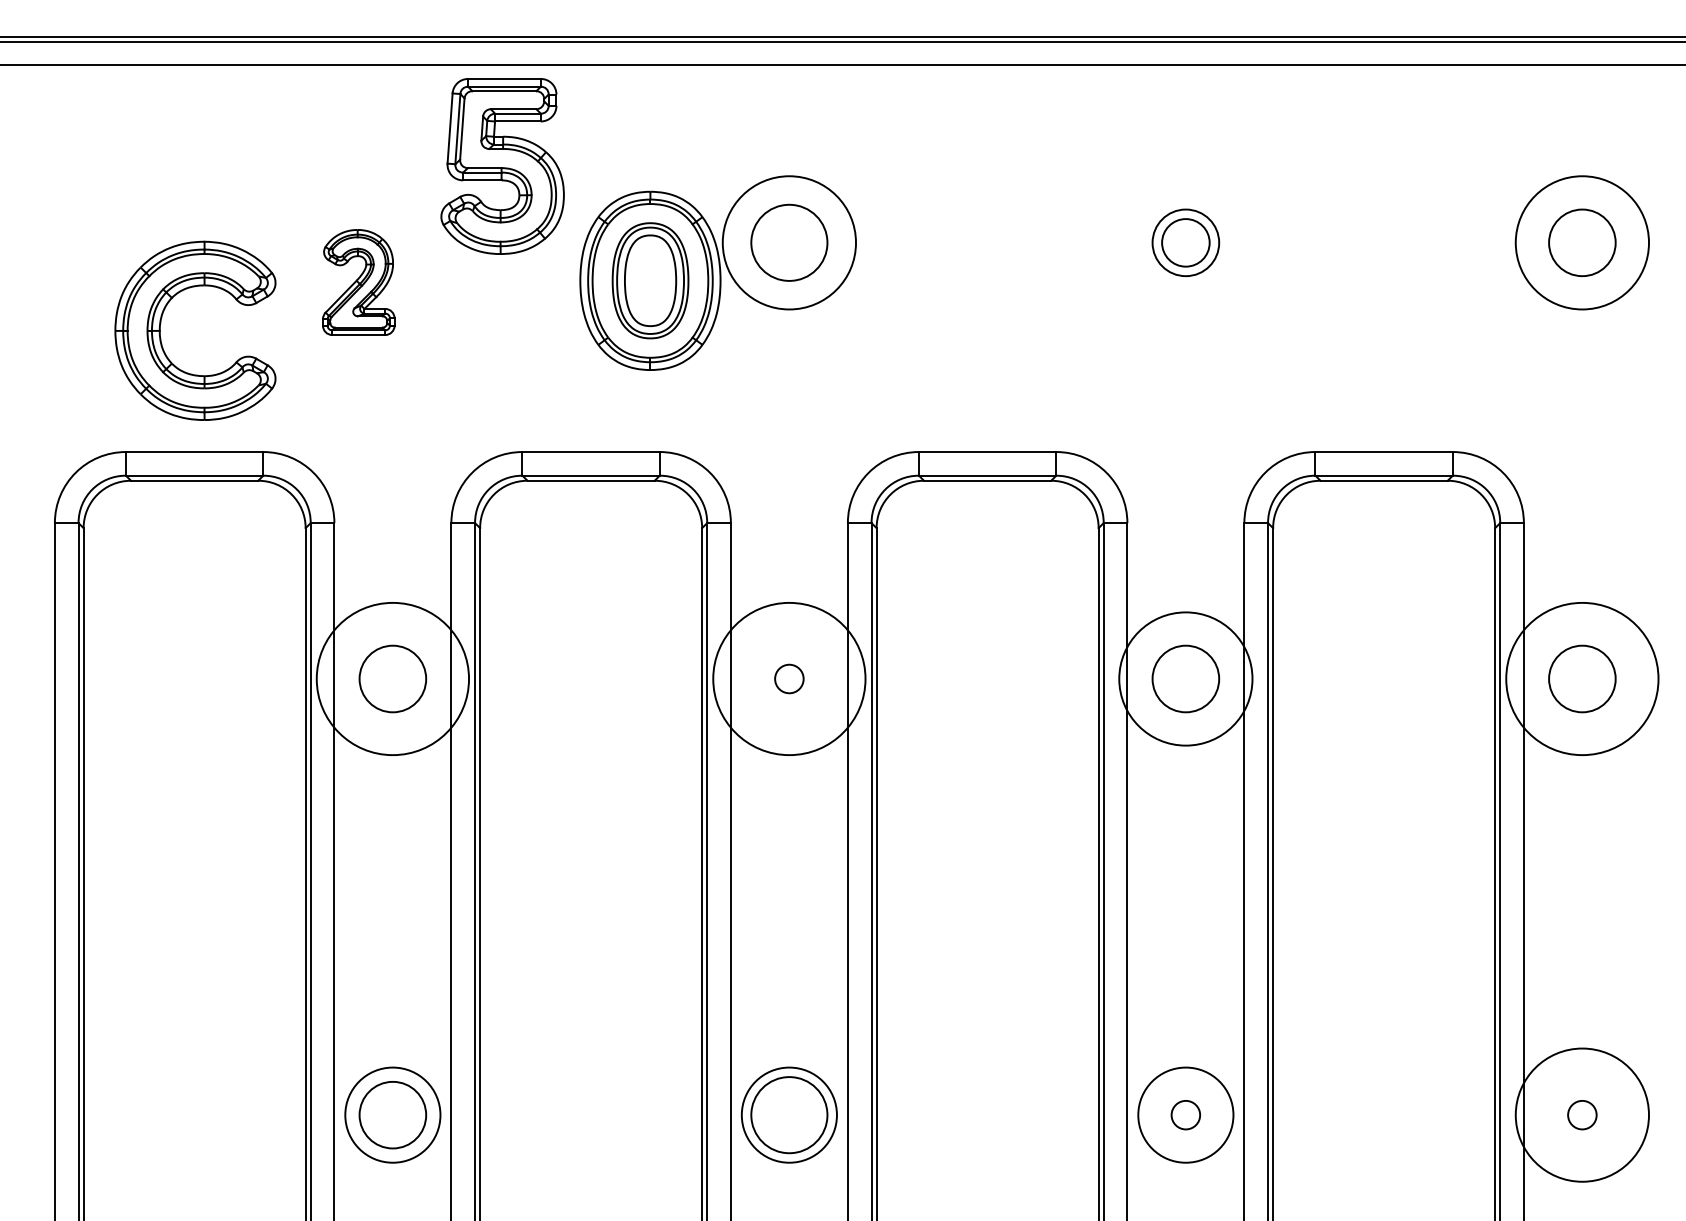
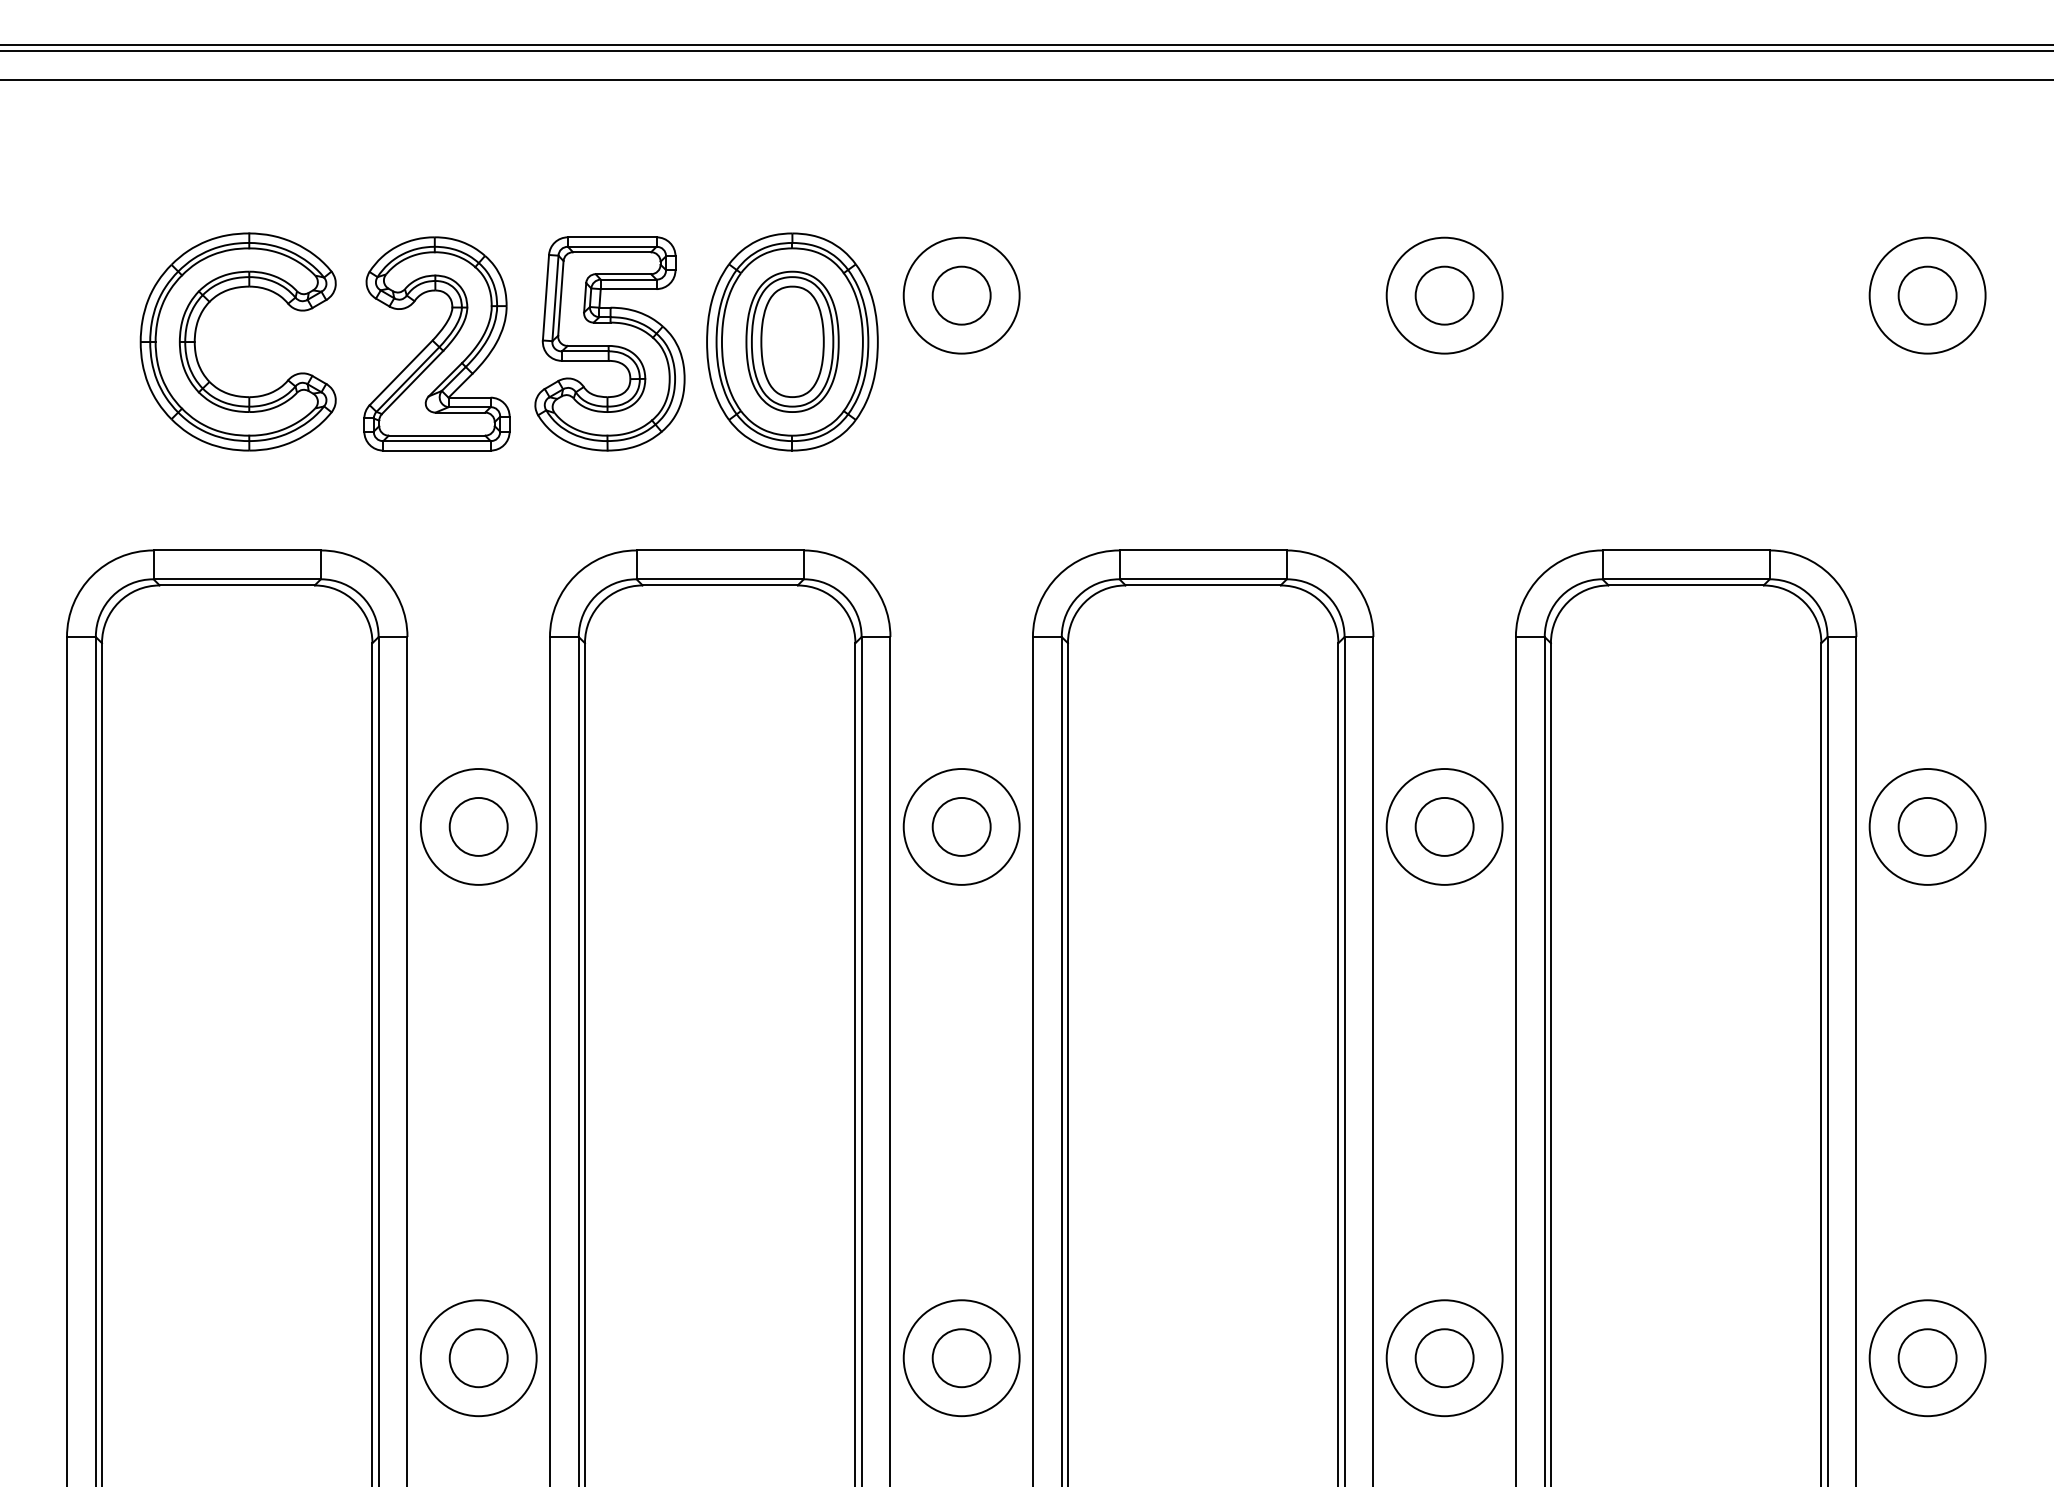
part: (502, 166) -> (609, 343), moved
circle: (788, 242) -> (960, 295), size x0.71
circle: (789, 242) -> (961, 295), size x0.62
circle: (1185, 242) -> (1444, 295), size x1.43
circle: (1581, 242) -> (1926, 295), size x0.71
circle: (1582, 242) -> (1927, 295), size x0.71
part: (358, 282) -> (436, 343), size x1.67
part: (161, 323) -> (196, 333), moved
circle: (392, 678) -> (478, 826), size x0.62
circle: (392, 678) -> (478, 826), size x0.71
circle: (788, 678) -> (960, 826), size x0.62
circle: (789, 678) -> (961, 826), size x1.67
circle: (1185, 678) -> (1444, 826), size x0.71
circle: (1185, 678) -> (1444, 826), size x0.71
circle: (1581, 678) -> (1926, 826), size x0.62
circle: (1582, 678) -> (1927, 826), size x0.71
circle: (392, 1114) -> (478, 1357), size x0.71
circle: (789, 1114) -> (961, 1357), size x0.62
circle: (1185, 1114) -> (1444, 1357), size x1.67
circle: (1581, 1114) -> (1926, 1357), size x0.71
circle: (1582, 1114) -> (1927, 1357), size x1.67

